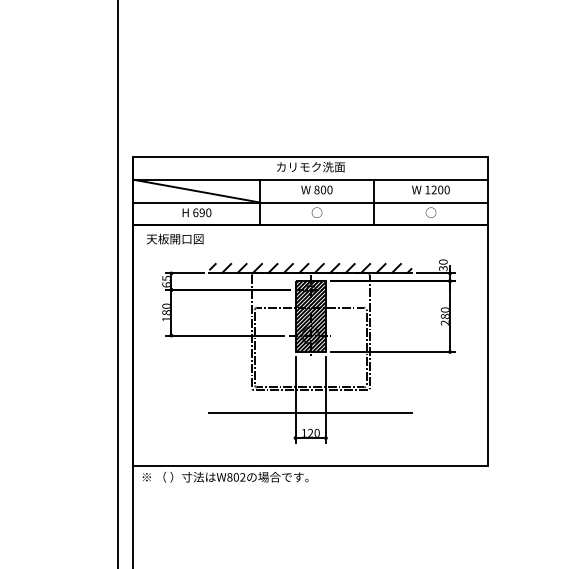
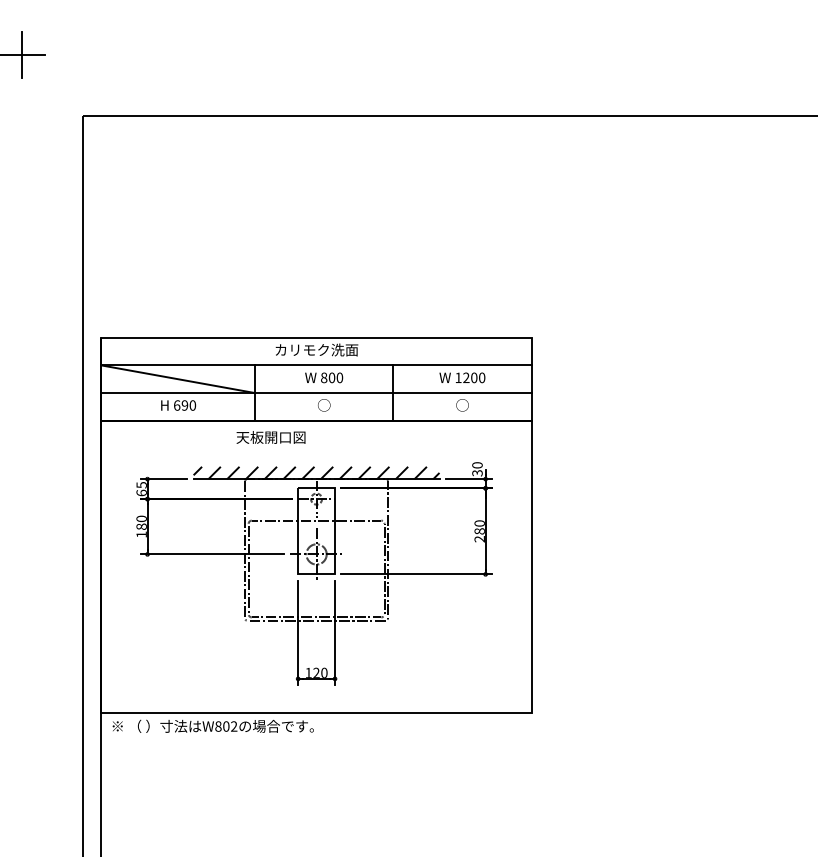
text: (174, 239) -> (270, 437), moved
hatch: (310, 316) -> (316, 531), removed
line: (310, 413) -> (316, 648), removed

